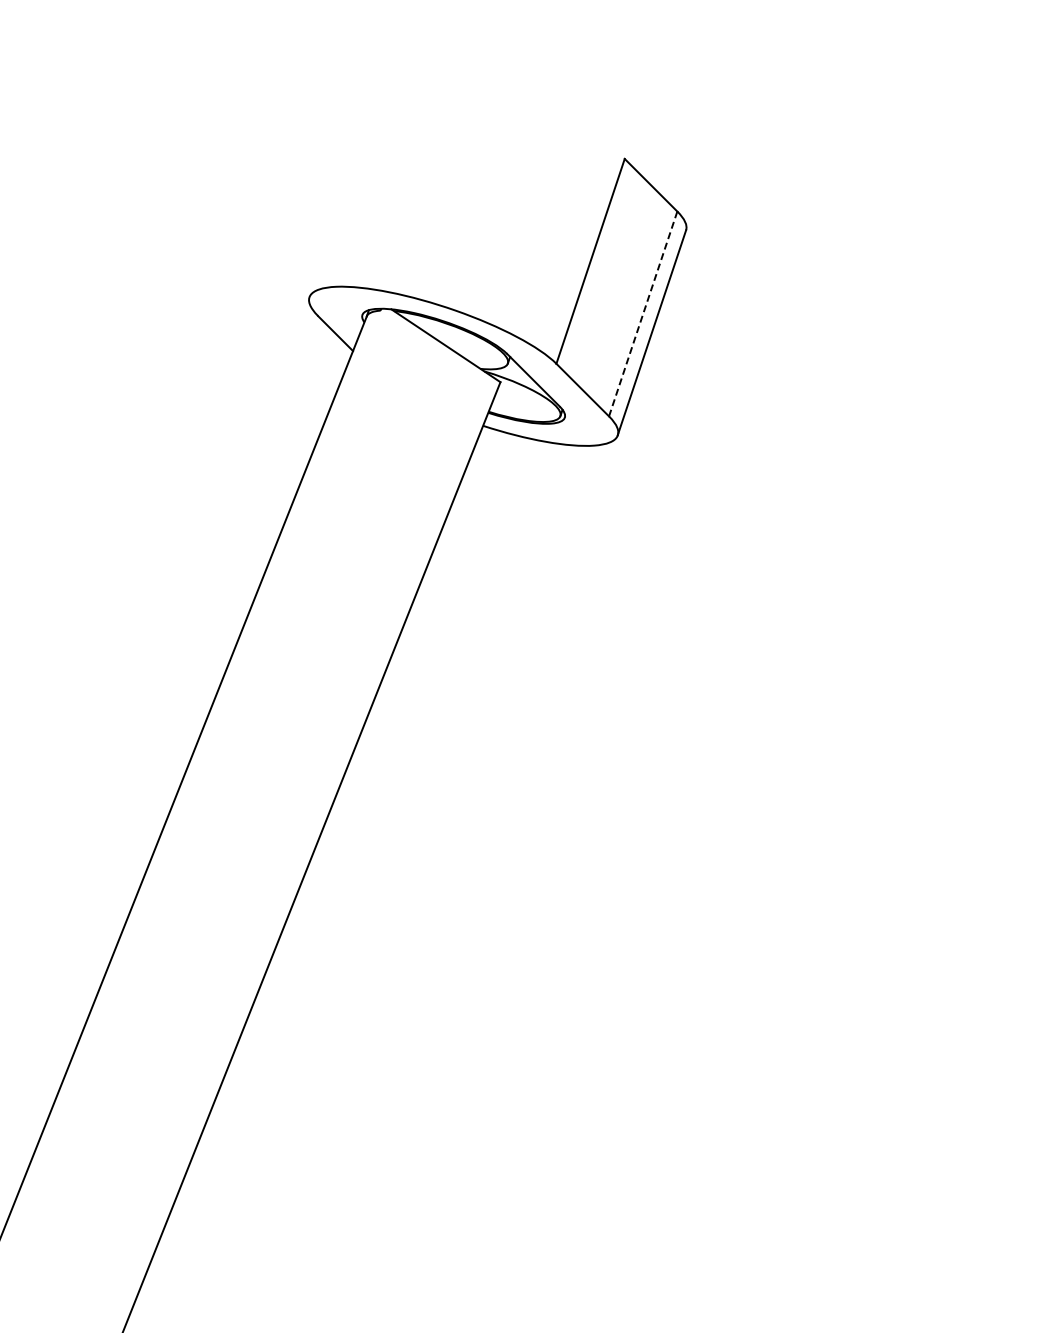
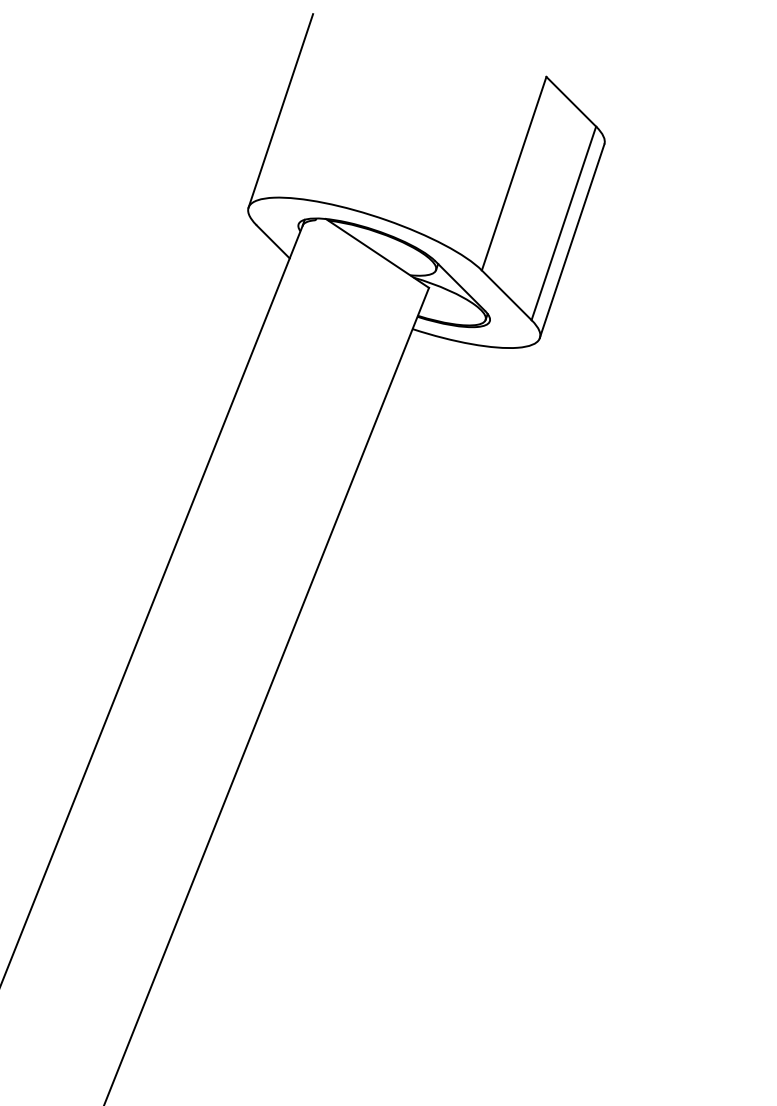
line: (343, 194) -> (280, 110), added
line: (643, 313) -> (564, 222), dashed -> solid

